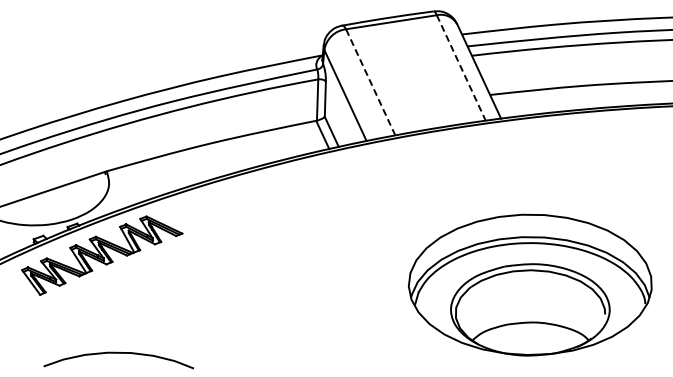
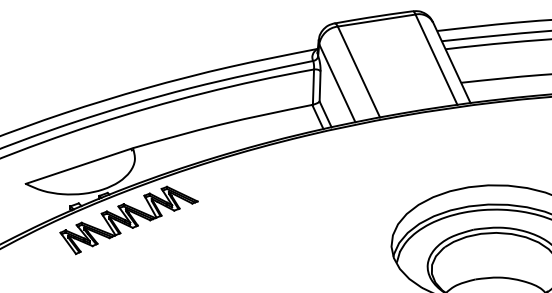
line: (461, 68) -> (436, 60), dashed -> solid
line: (370, 82) -> (358, 72), dashed -> solid

